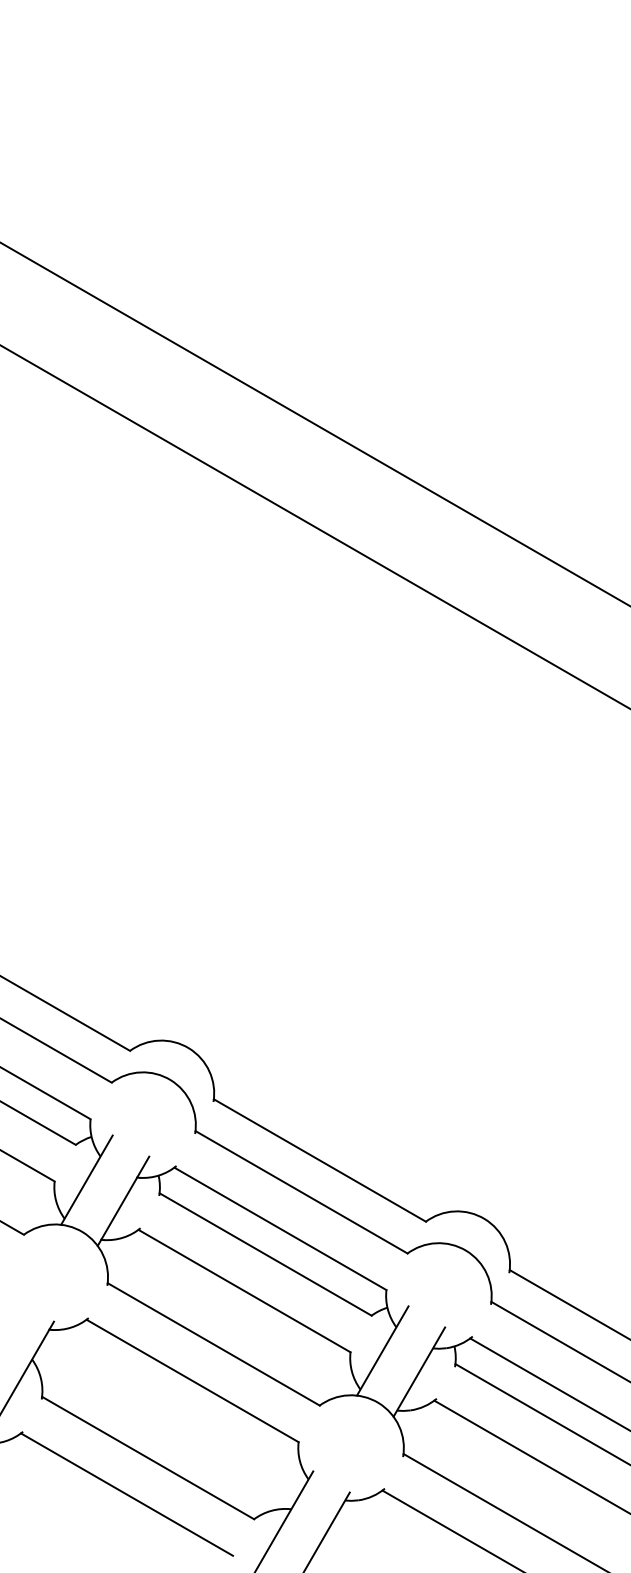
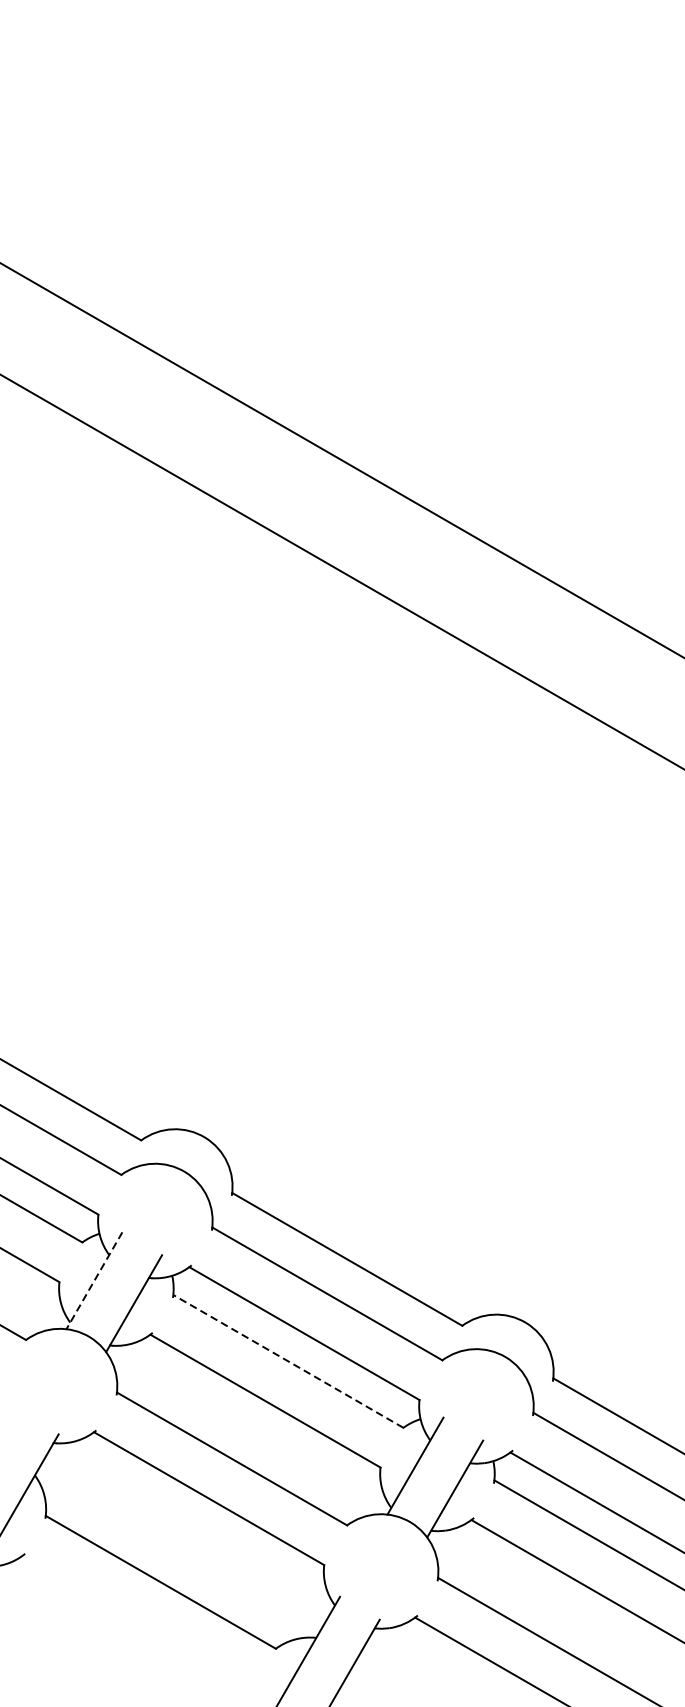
line: (86, 1180) -> (93, 1281), solid -> dashed
line: (265, 1254) -> (288, 1361), solid -> dashed
line: (126, 1494) -> (137, 1621), removed

